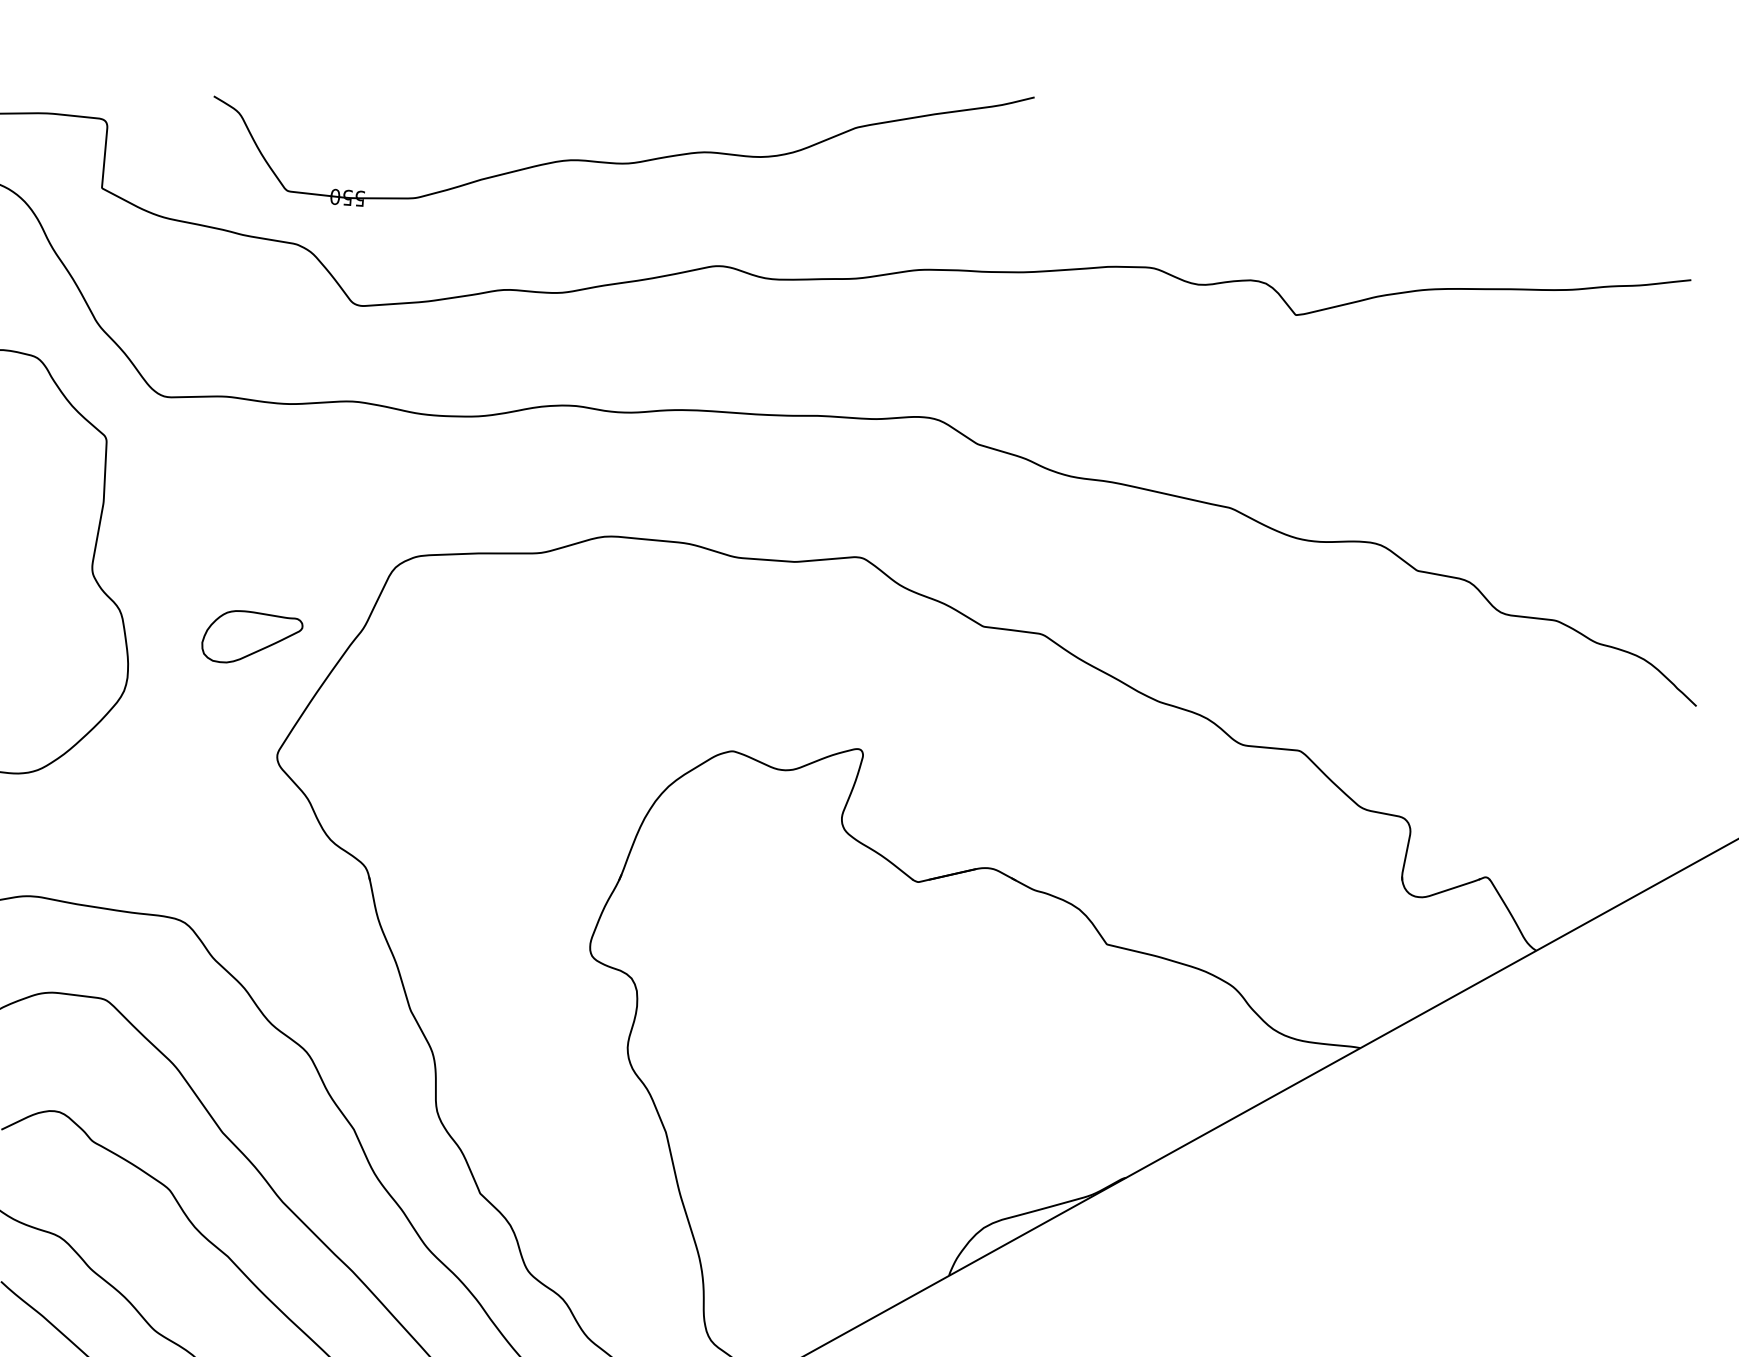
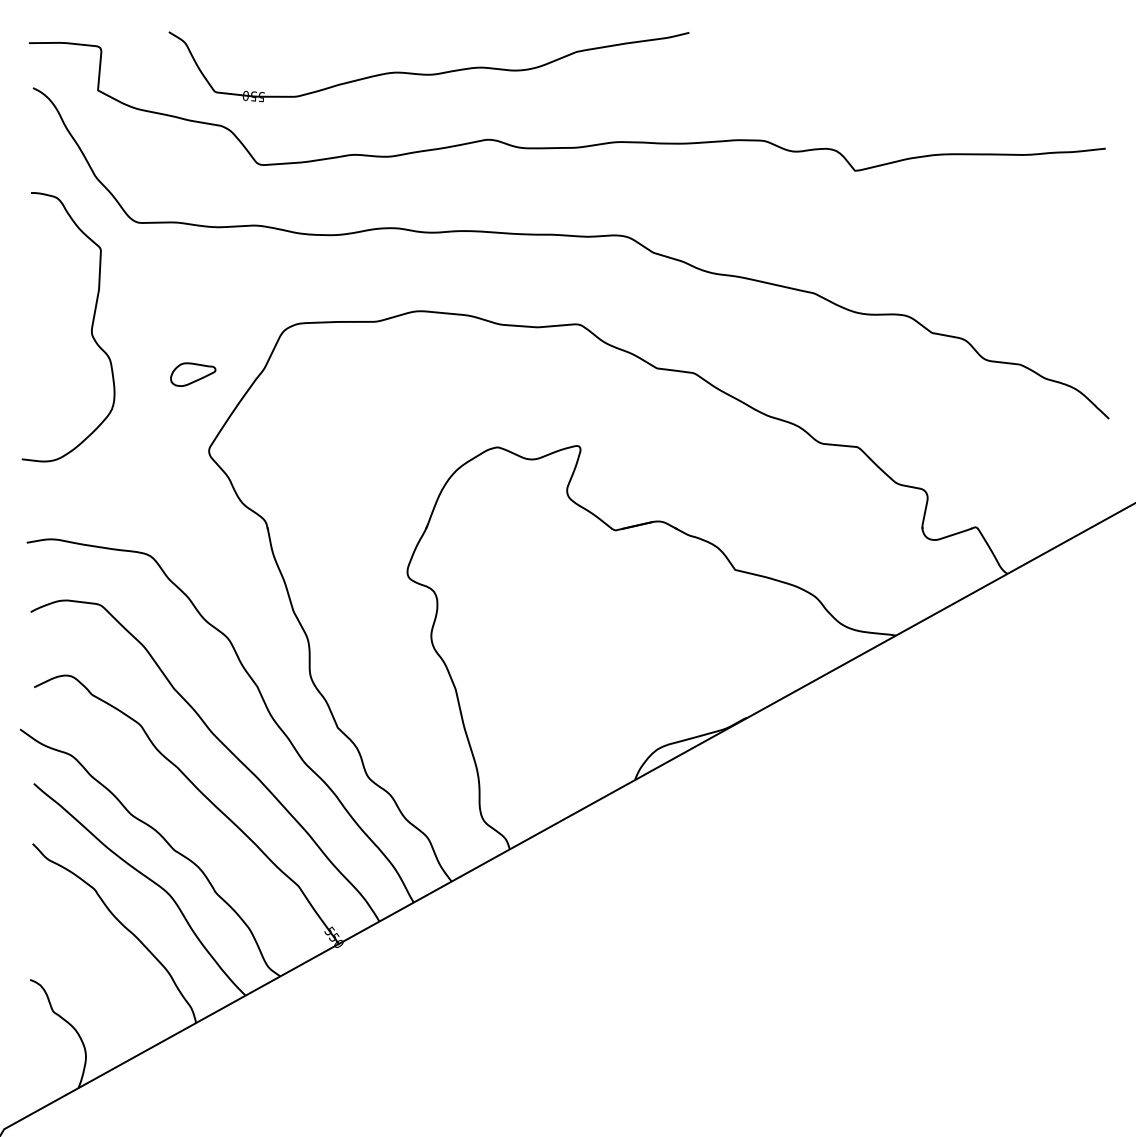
part: (251, 636) -> (192, 374), size x0.7

